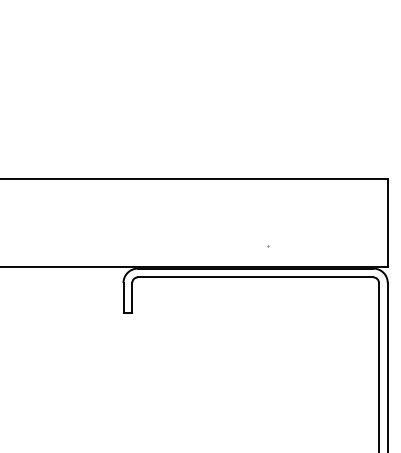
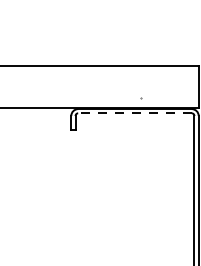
line: (256, 277) -> (135, 113), solid -> dashed

